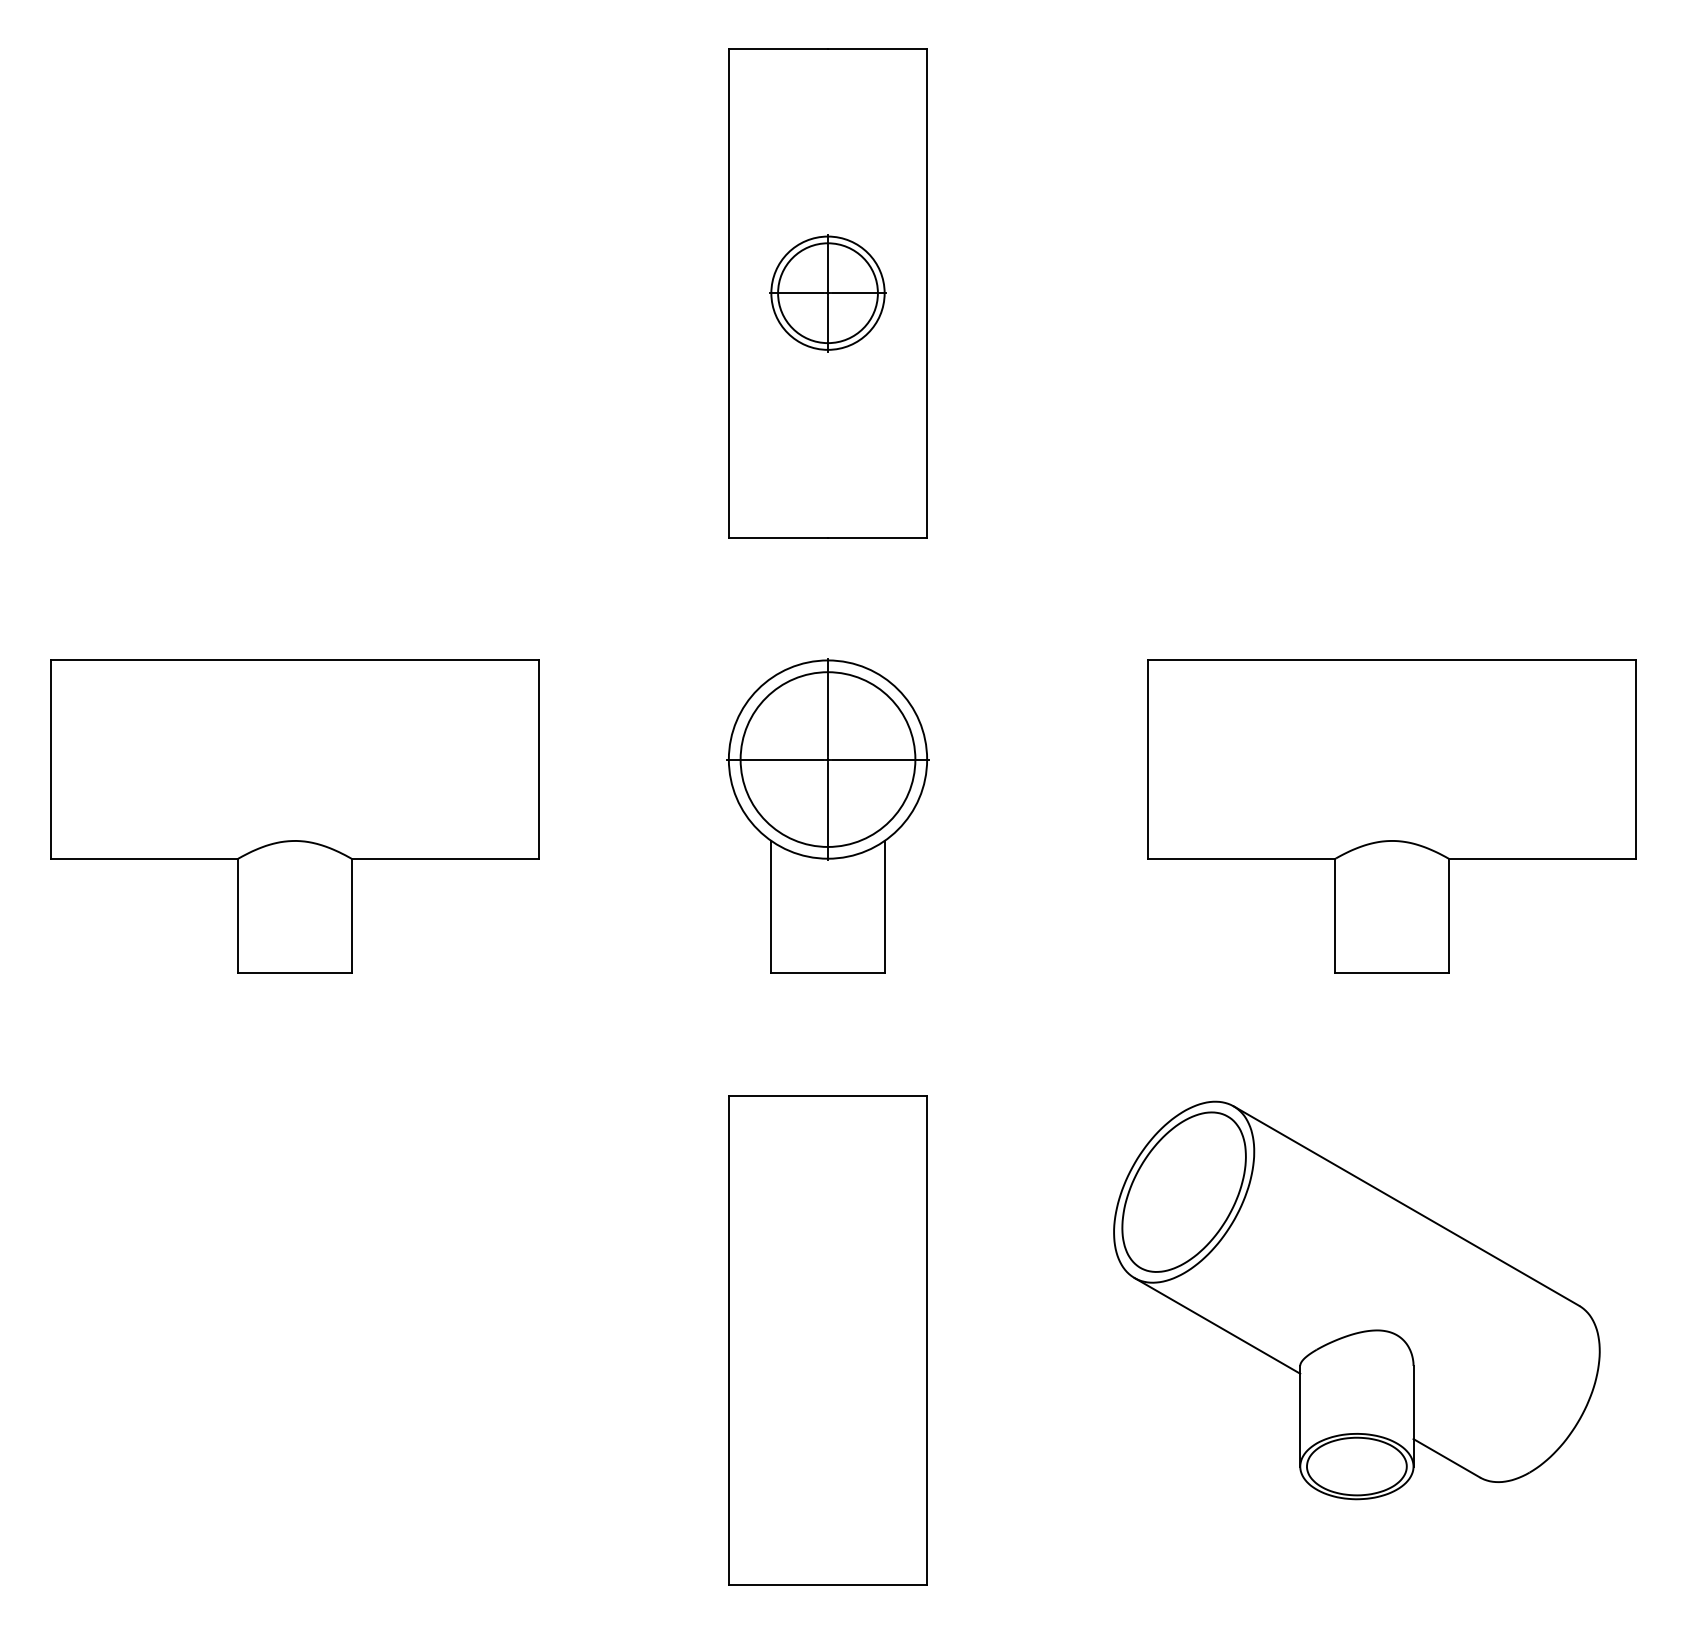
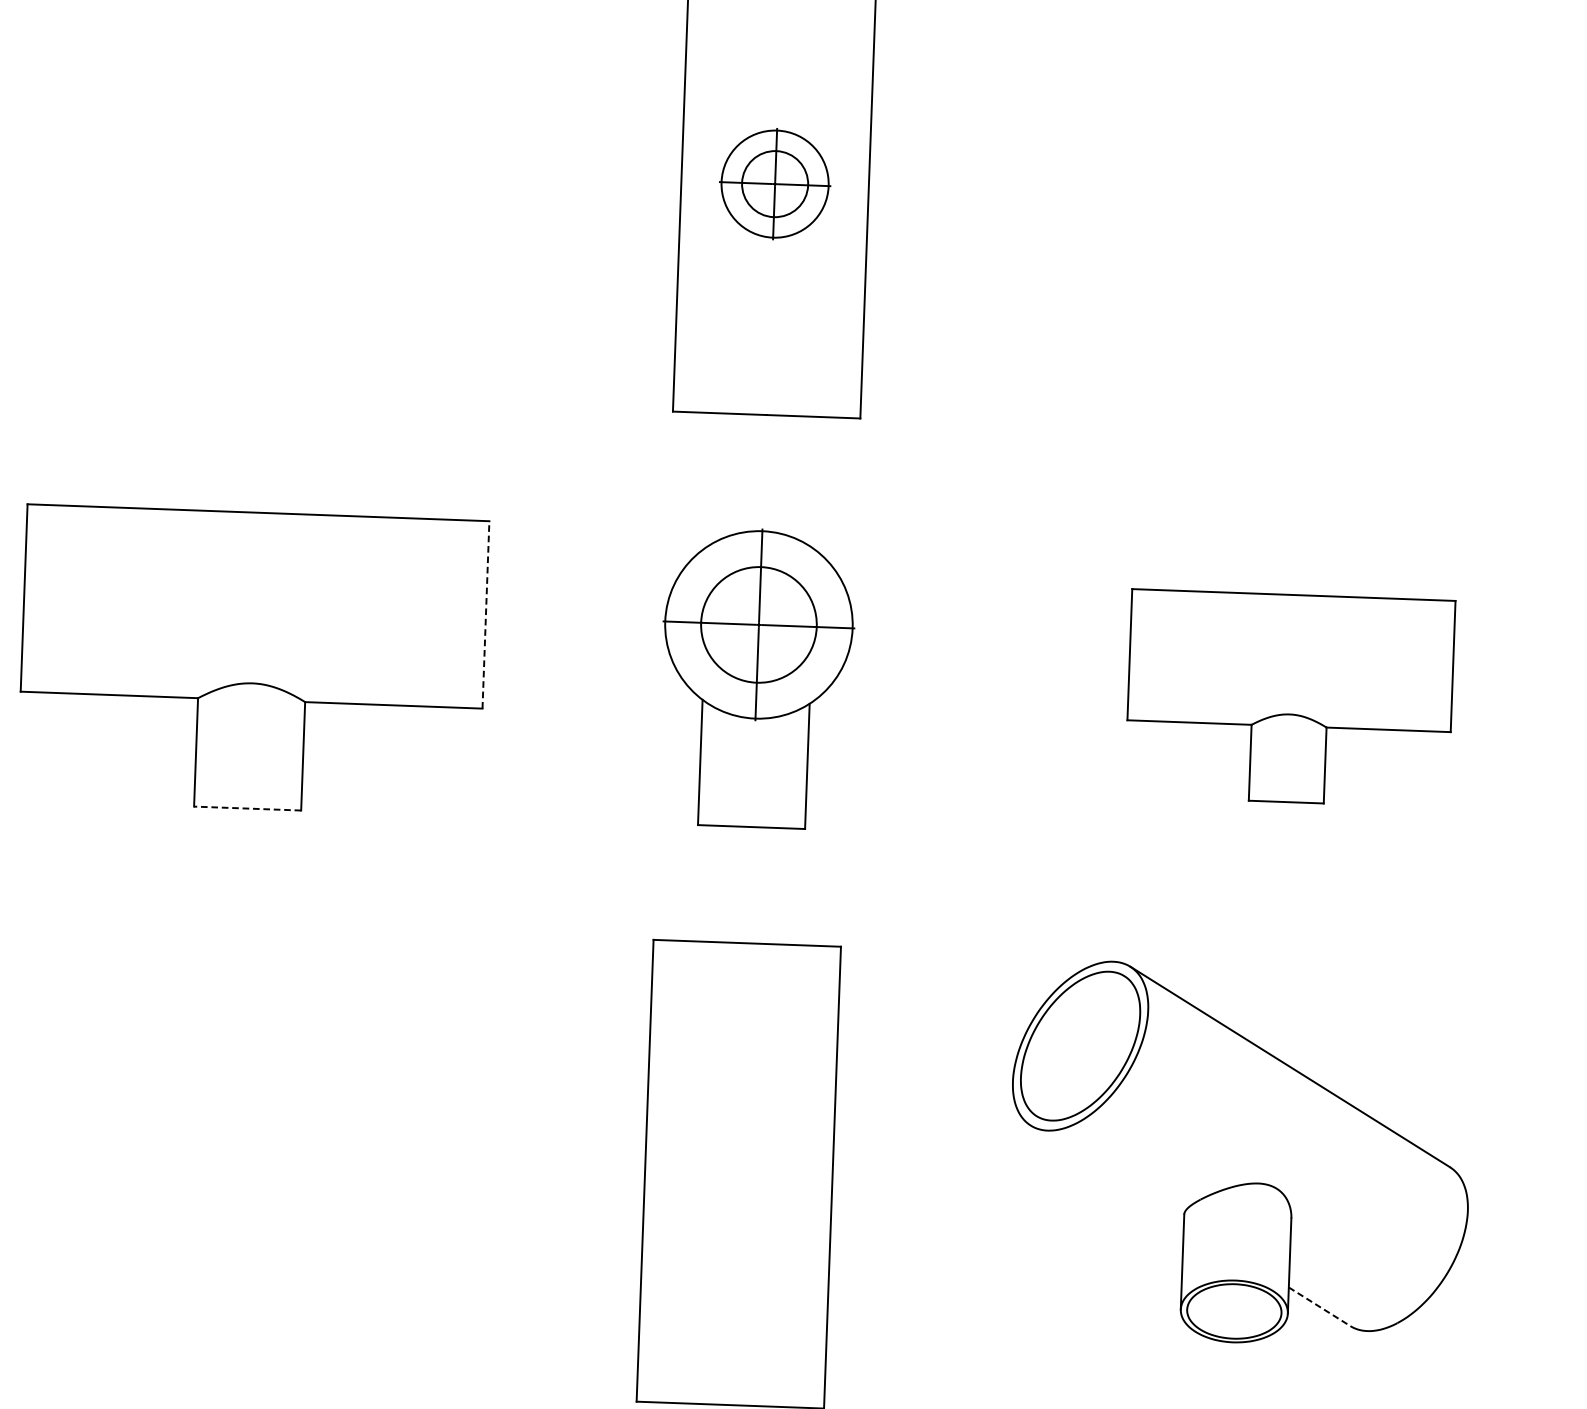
circle: (827, 293) -> (774, 184), size x0.7
line: (539, 759) -> (486, 614), solid -> dashed
circle: (827, 759) -> (758, 624), size x0.7
part: (1391, 816) -> (1289, 698), size x0.7
line: (294, 973) -> (247, 808), solid -> dashed
line: (1217, 1325) -> (1107, 1173), removed
line: (1447, 1458) -> (1320, 1306), solid -> dashed

